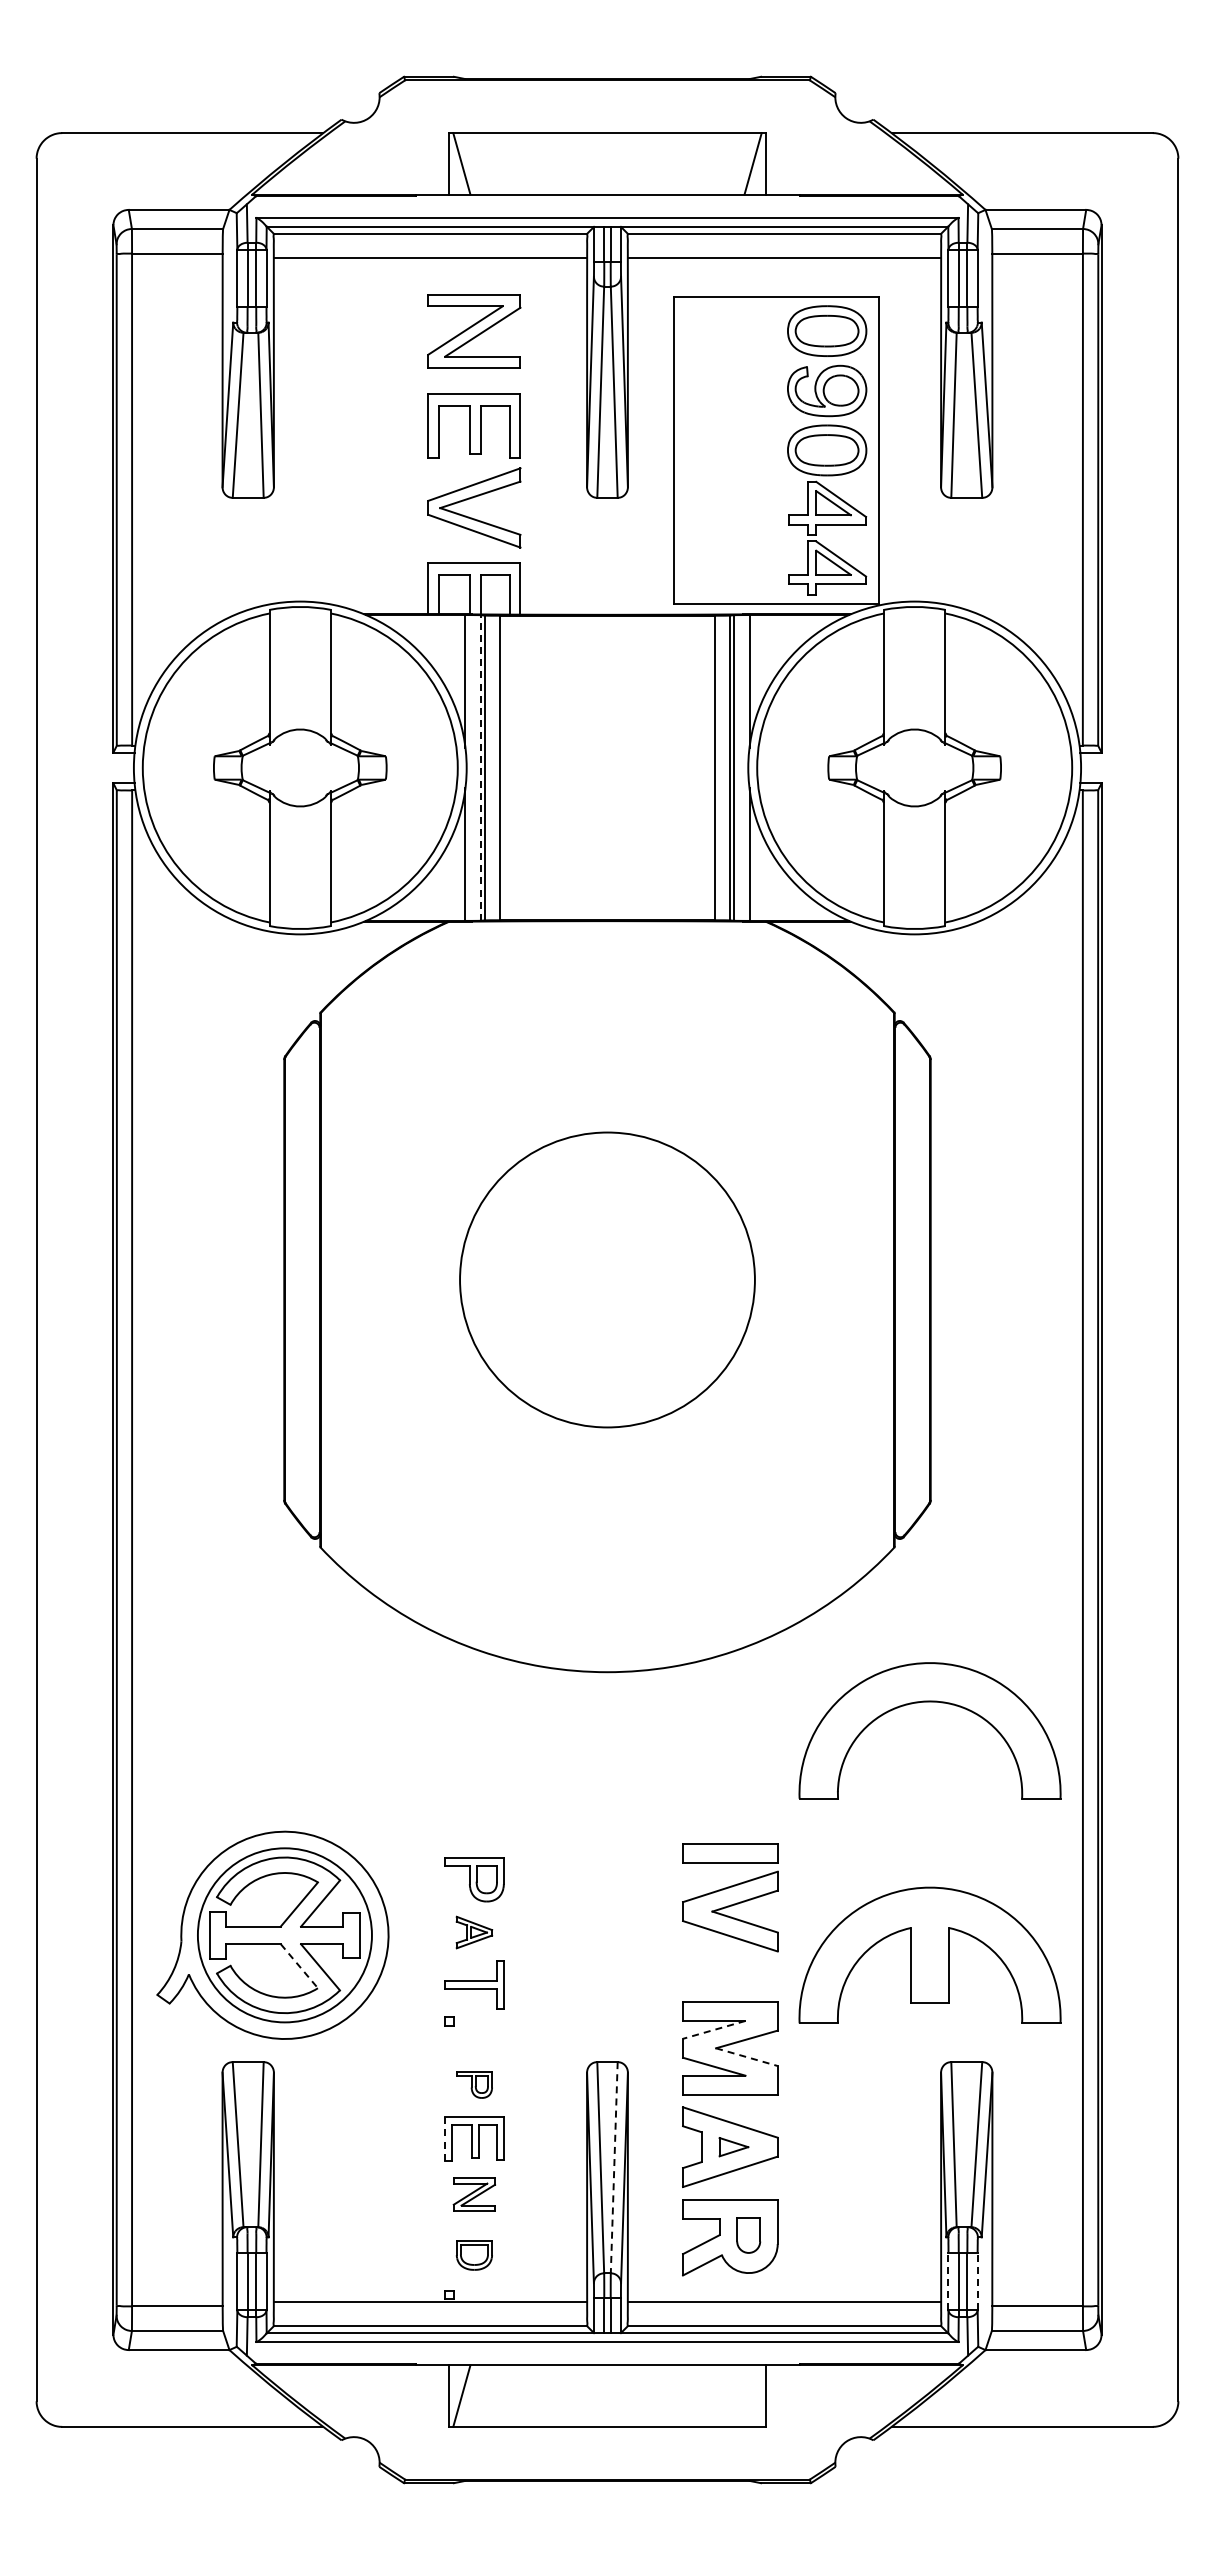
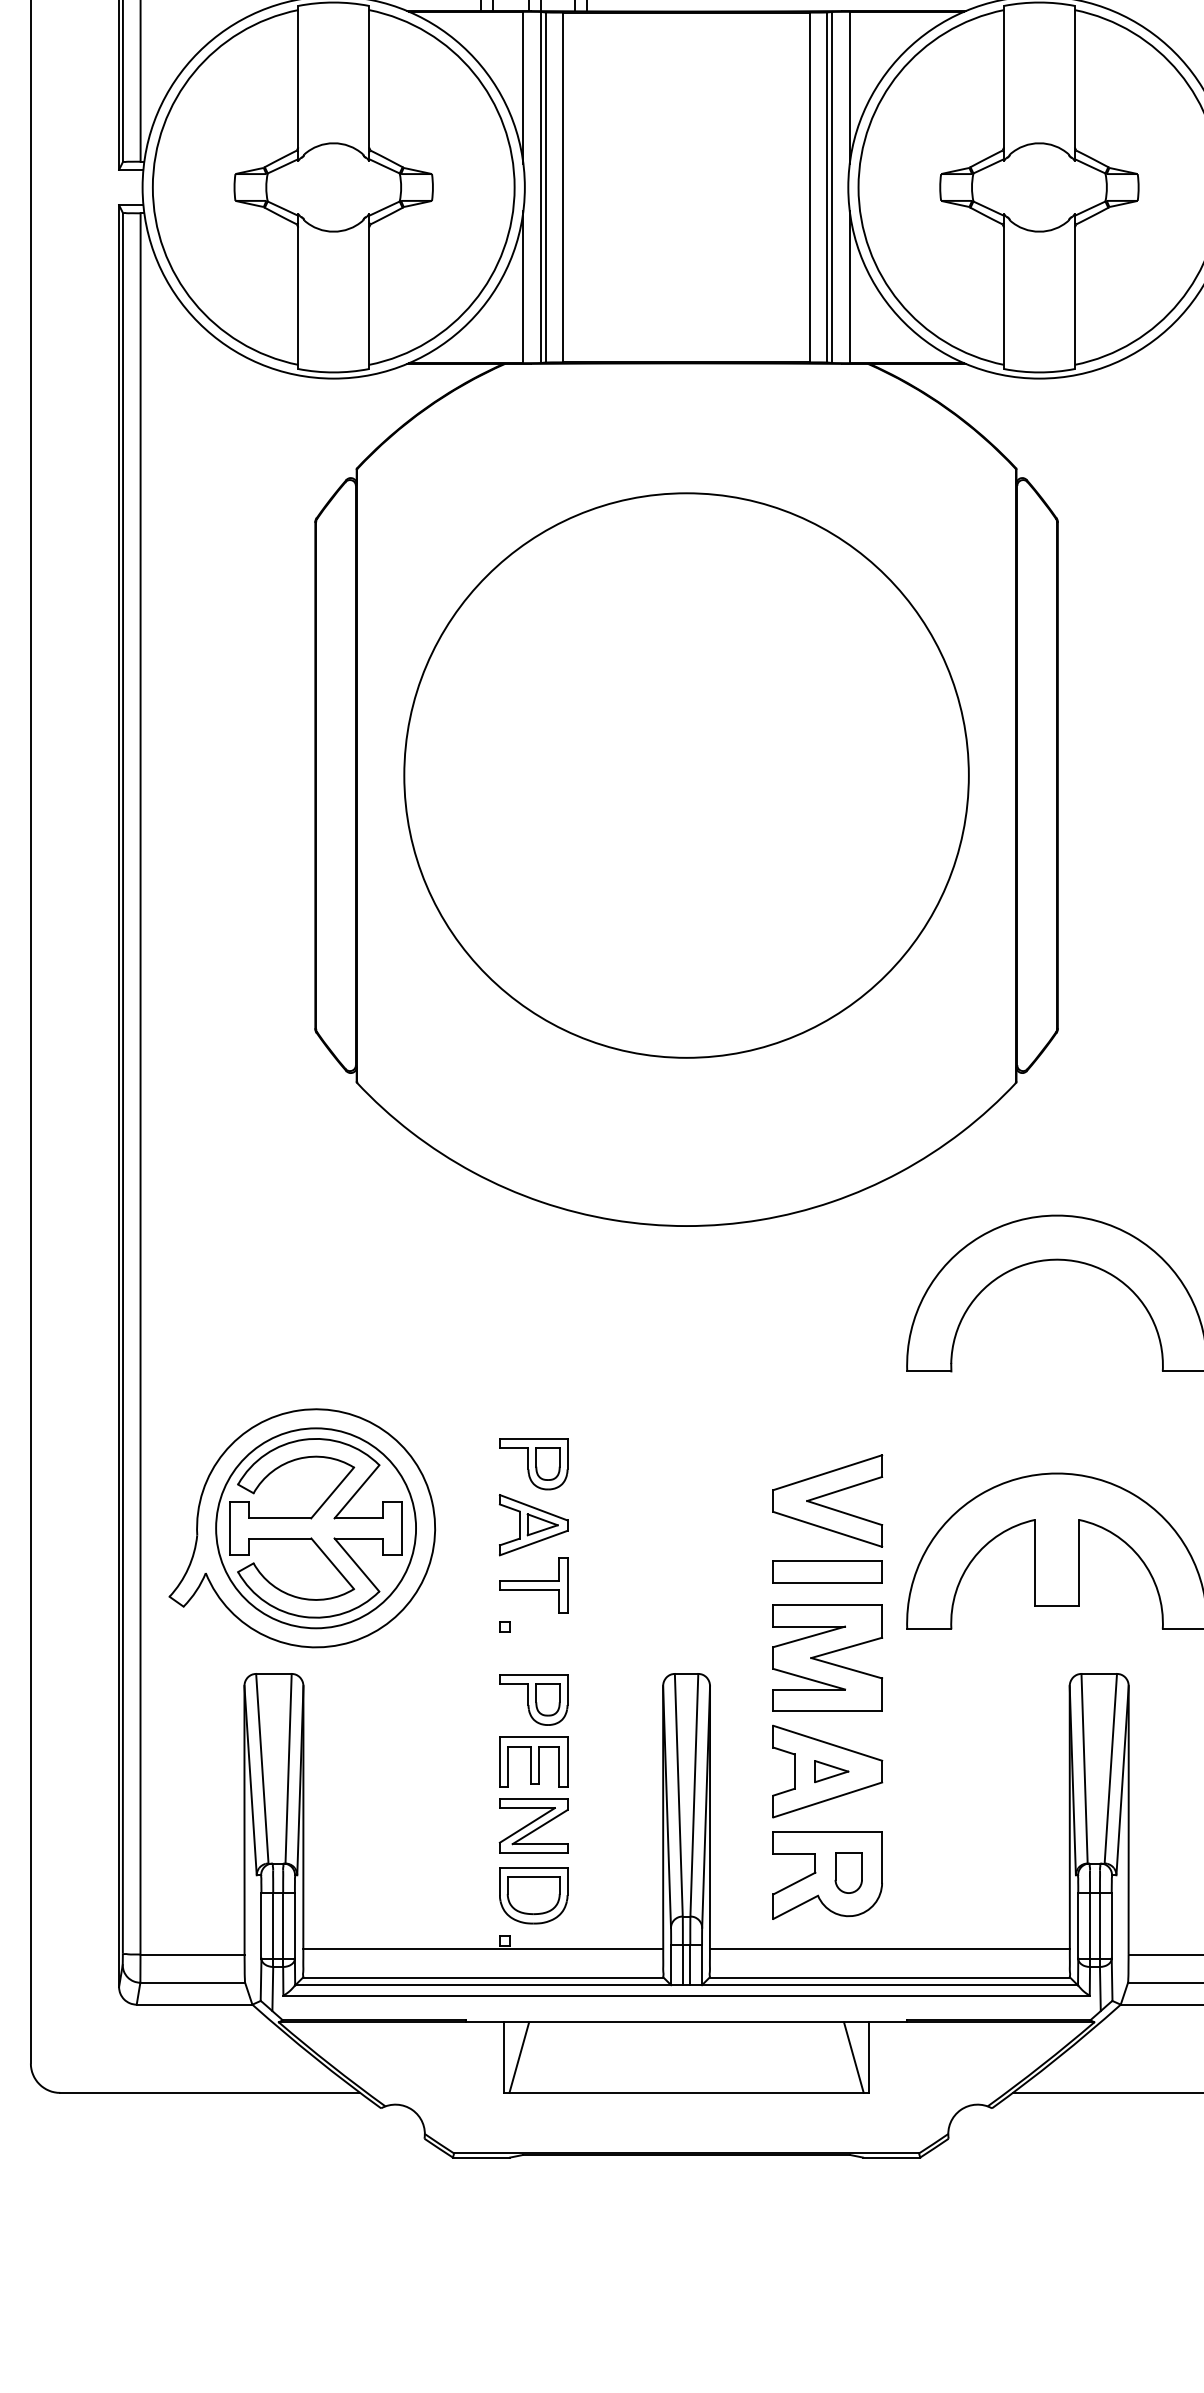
line: (480, 768) -> (540, 188), dashed -> solid
circle: (607, 1279) -> (686, 775), size x1.67
part: (730, 1853) -> (827, 1572), moved
part: (474, 1932) -> (533, 1525), size x1.67
line: (299, 1966) -> (332, 1564), dashed -> solid
line: (713, 2030) -> (808, 1637), dashed -> solid
line: (747, 2057) -> (847, 1668), dashed -> solid
part: (474, 2084) -> (533, 1699), size x1.67
line: (444, 2139) -> (499, 1762), dashed -> solid
line: (614, 2167) -> (694, 1794), dashed -> solid
part: (474, 2194) -> (533, 1825), size x1.43
part: (474, 2255) -> (533, 1896), size x1.67
line: (948, 2281) -> (1078, 1925), dashed -> solid
line: (977, 2281) -> (1111, 1925), dashed -> solid
line: (752, 2395) -> (853, 2056), added

